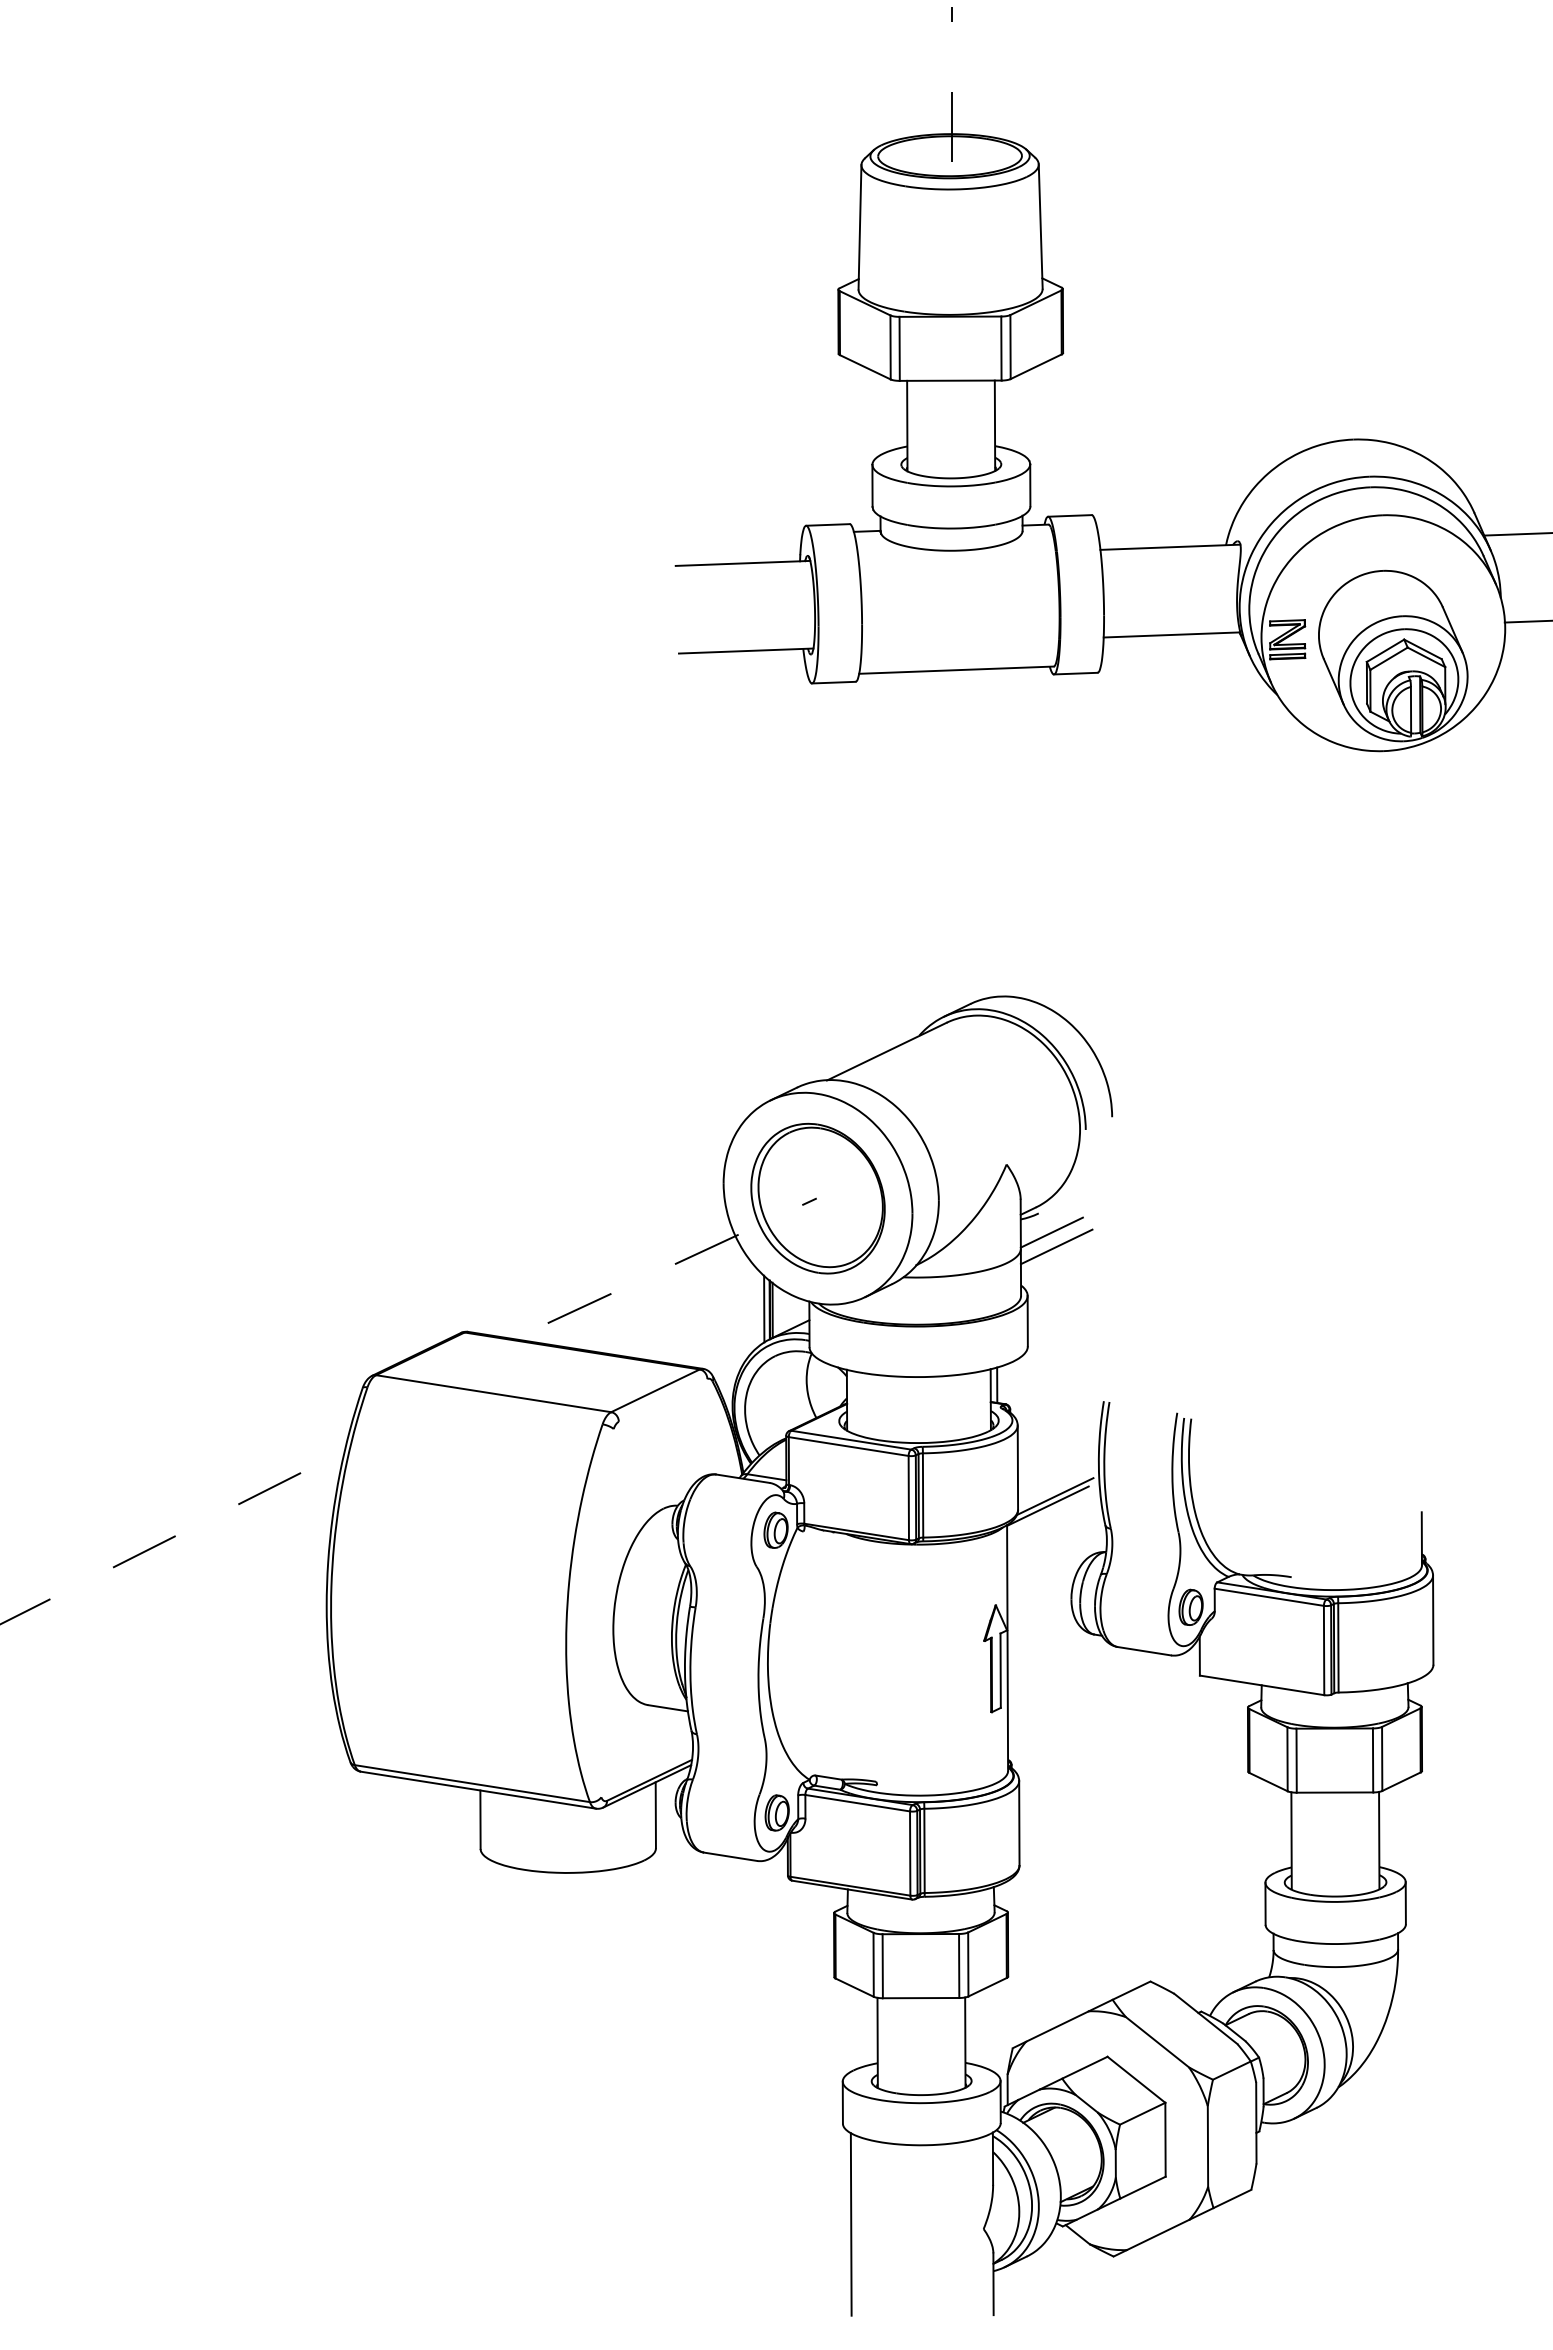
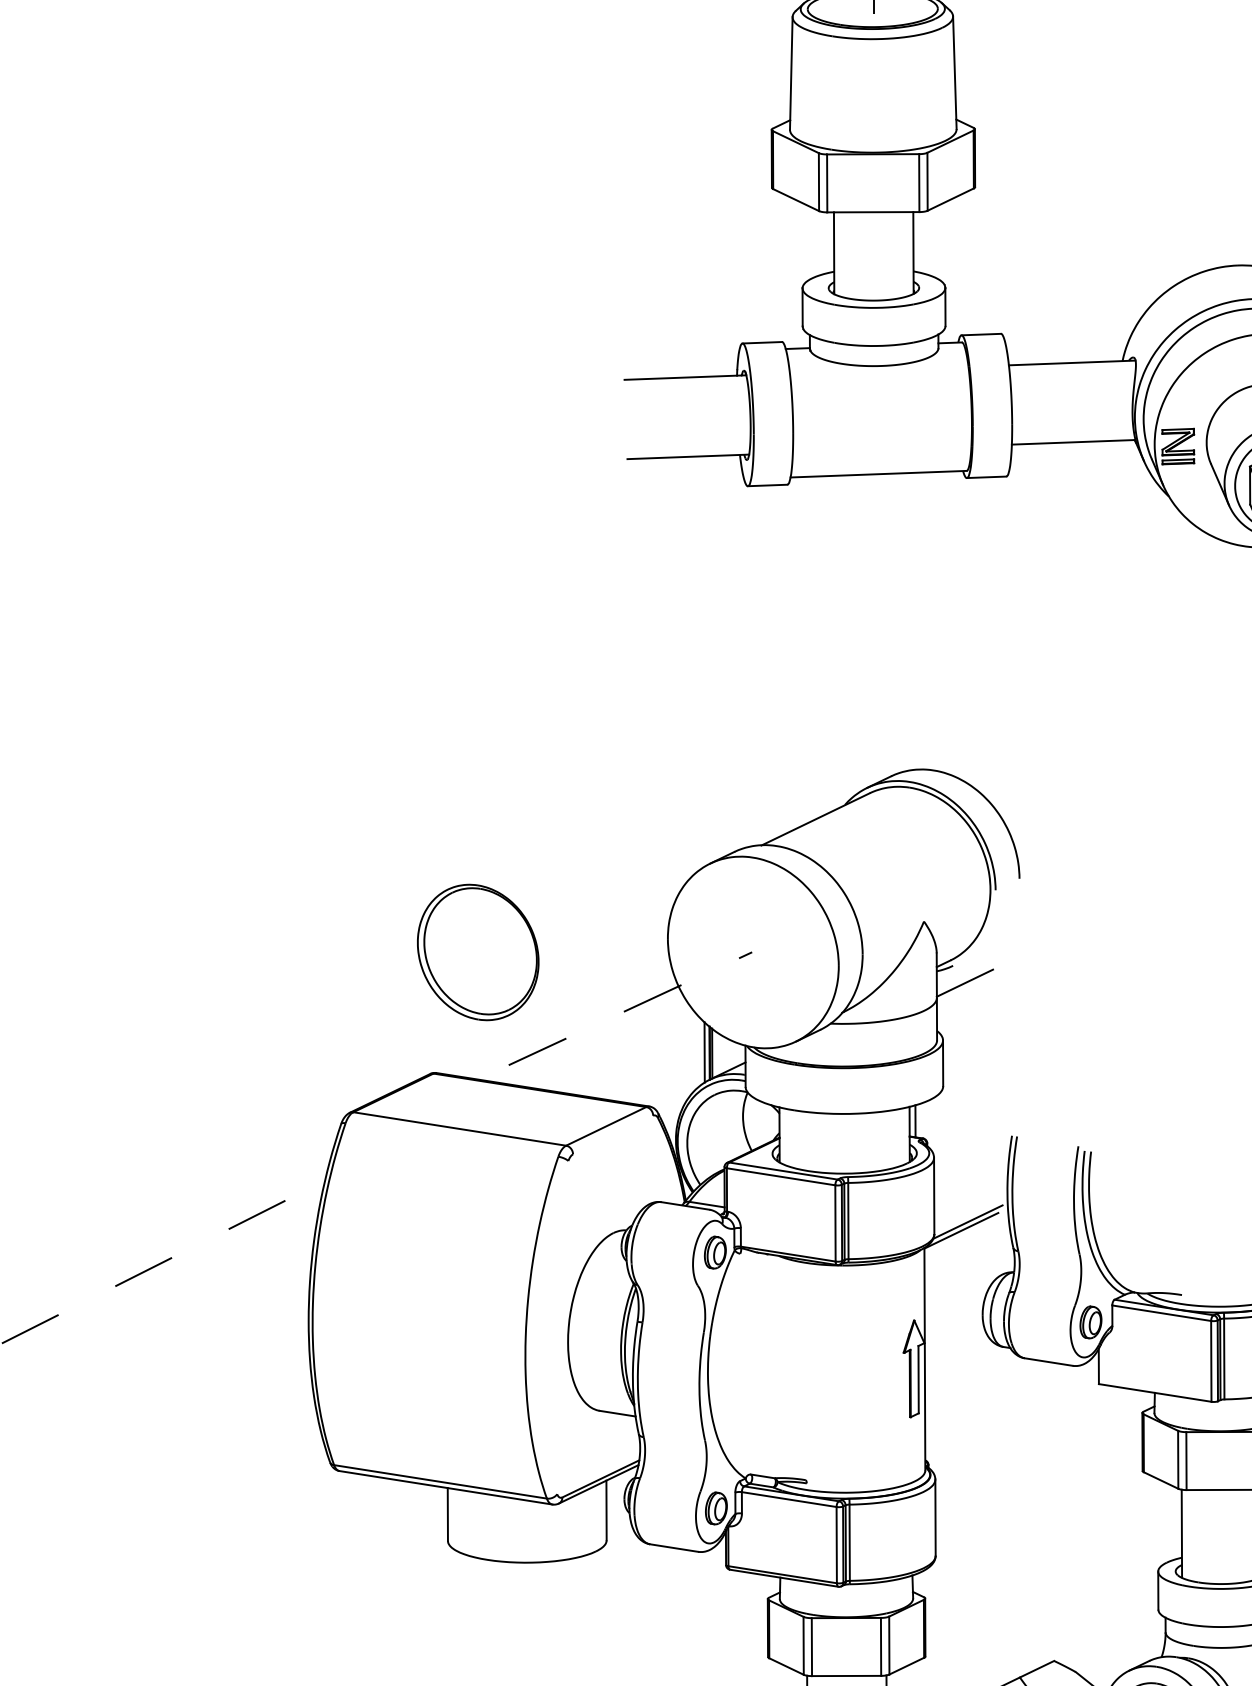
part: (817, 1198) -> (477, 952), moved
line: (1056, 1246) -> (969, 995), removed

